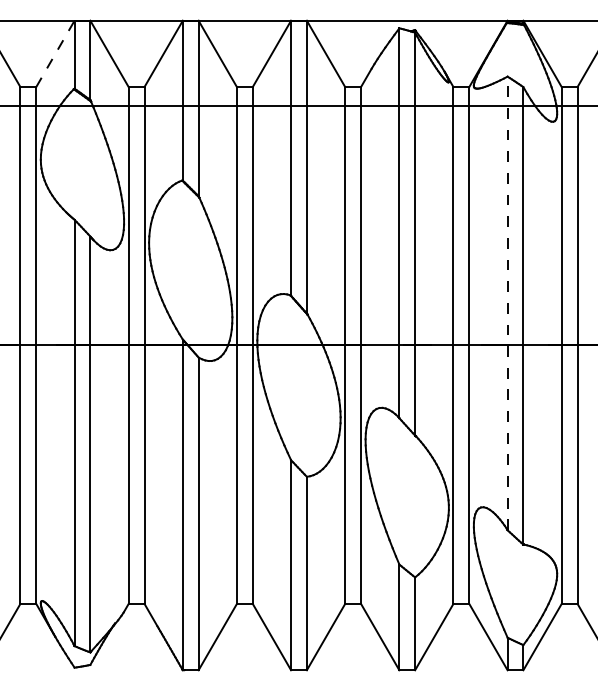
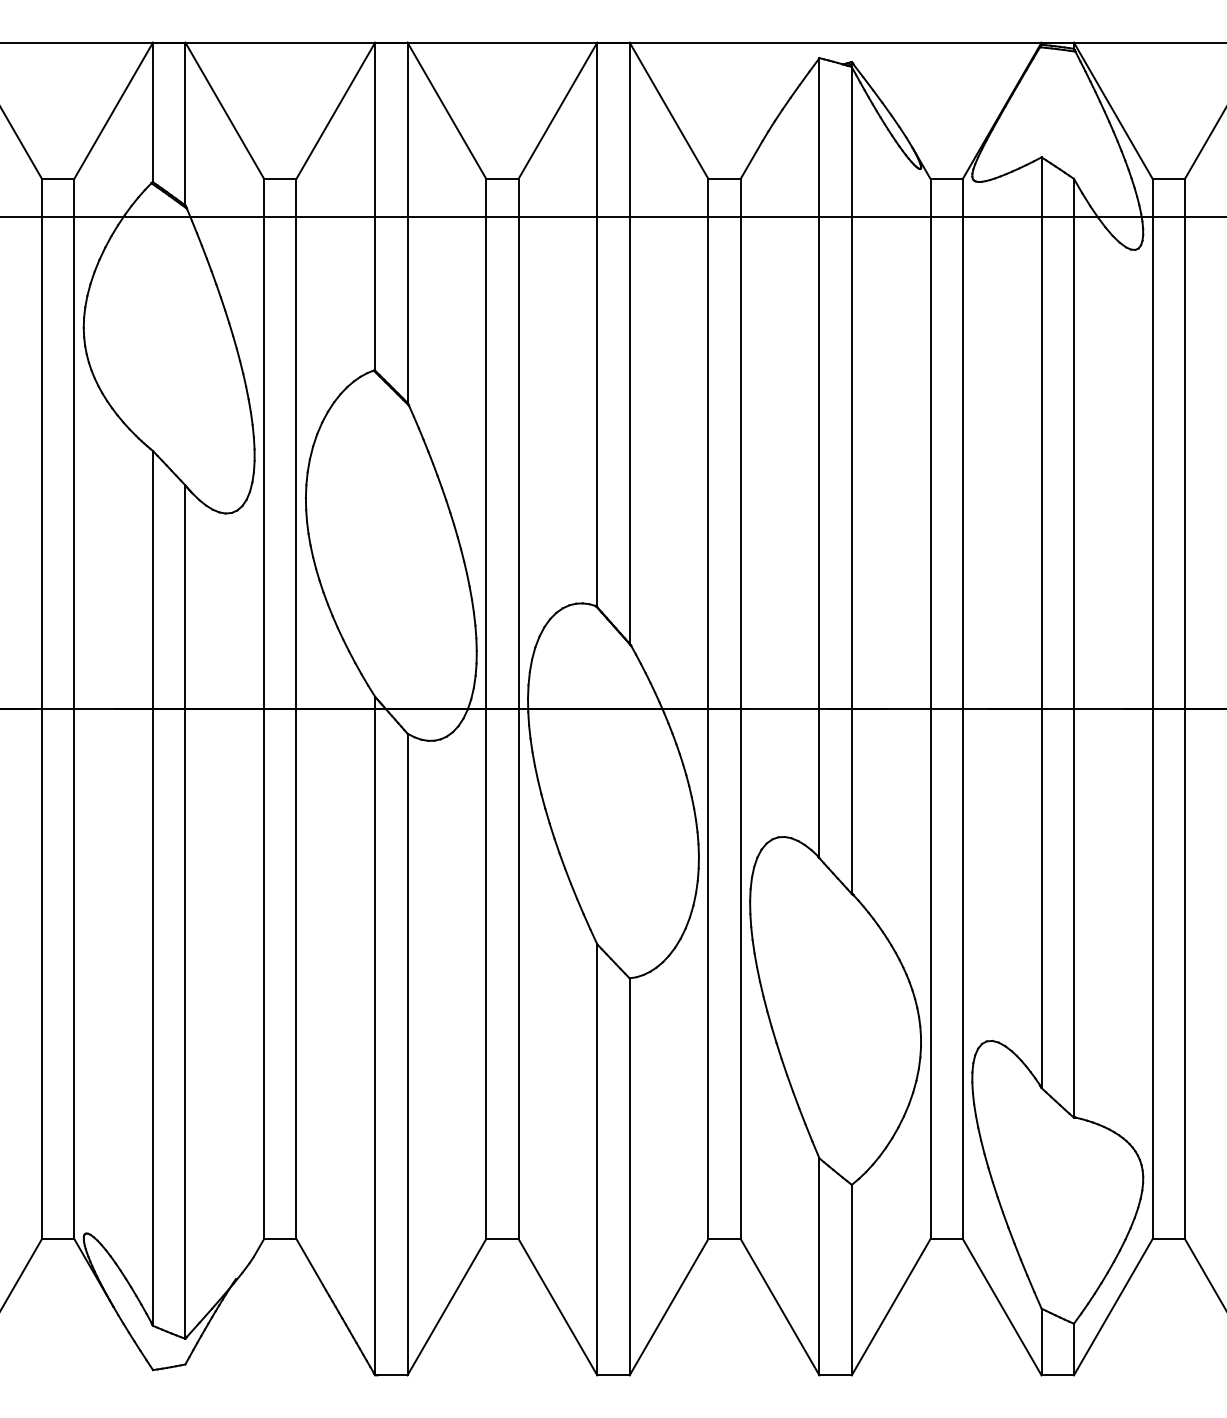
line: (55, 53) -> (113, 109), dashed -> solid
line: (507, 303) -> (1041, 622), dashed -> solid

